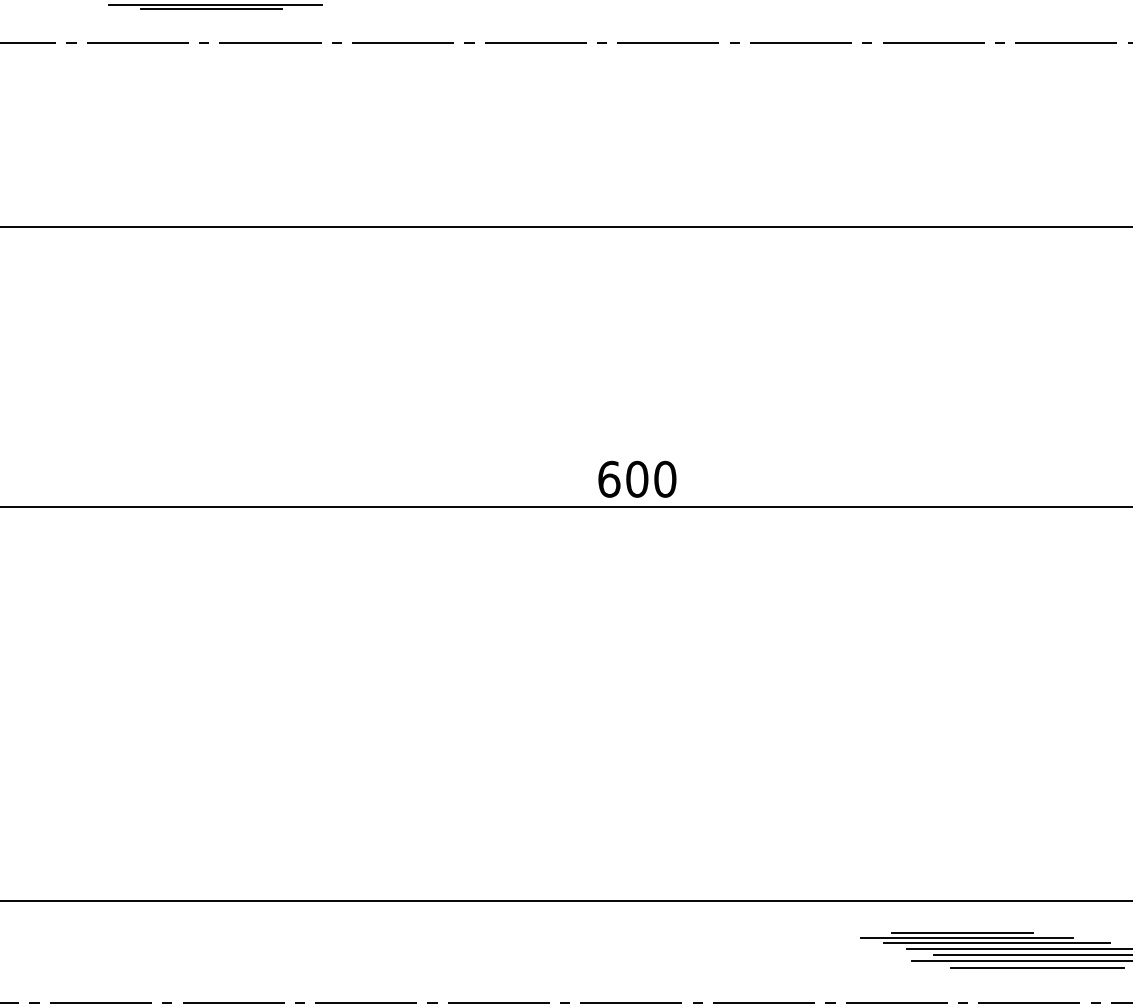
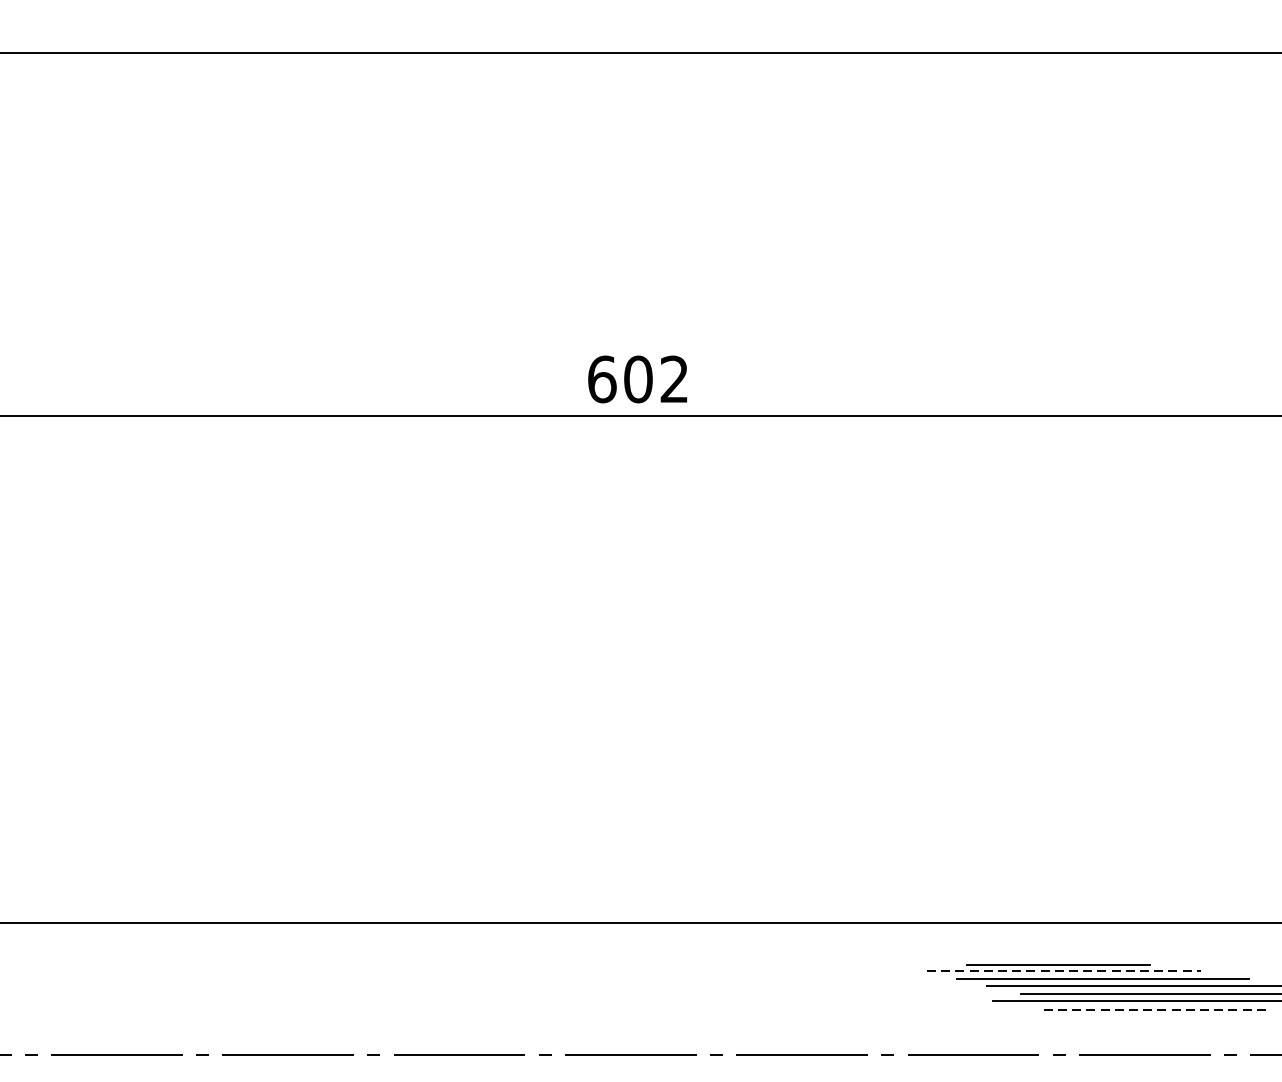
text: (665, 478) -> (674, 378), 600 -> 602
line: (967, 937) -> (1064, 971), solid -> dashed
line: (1037, 967) -> (1155, 1009), solid -> dashed

